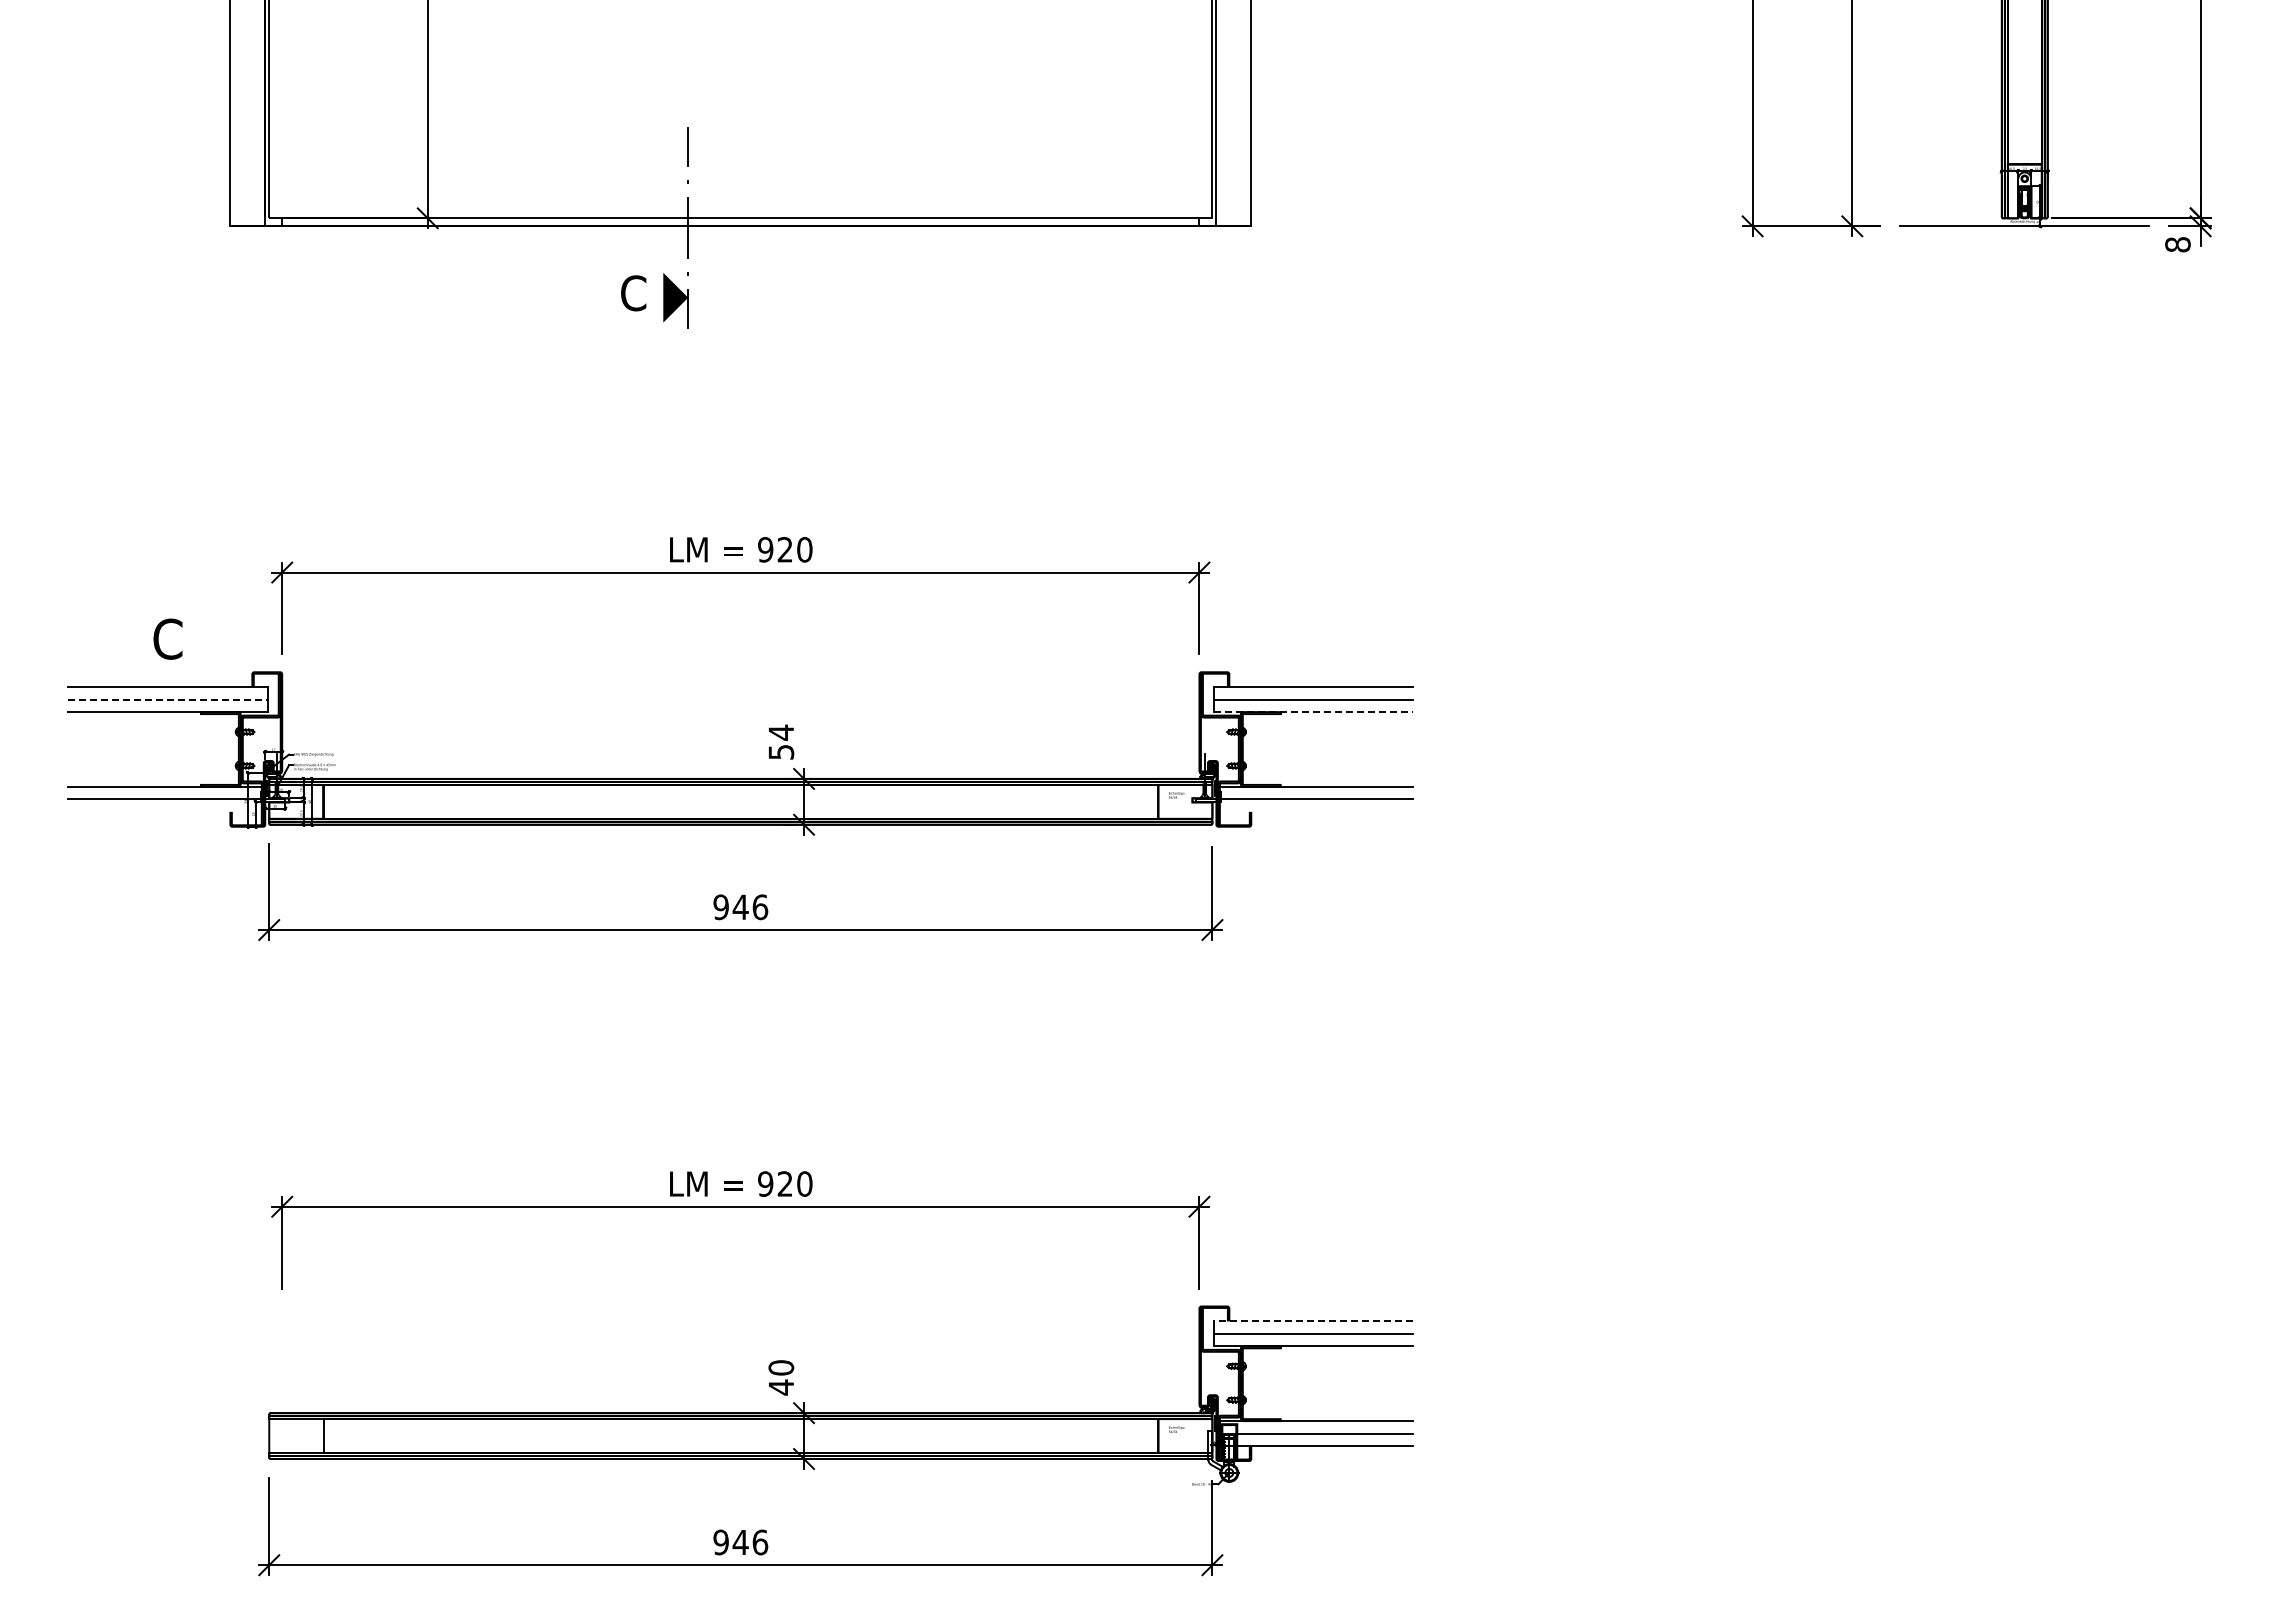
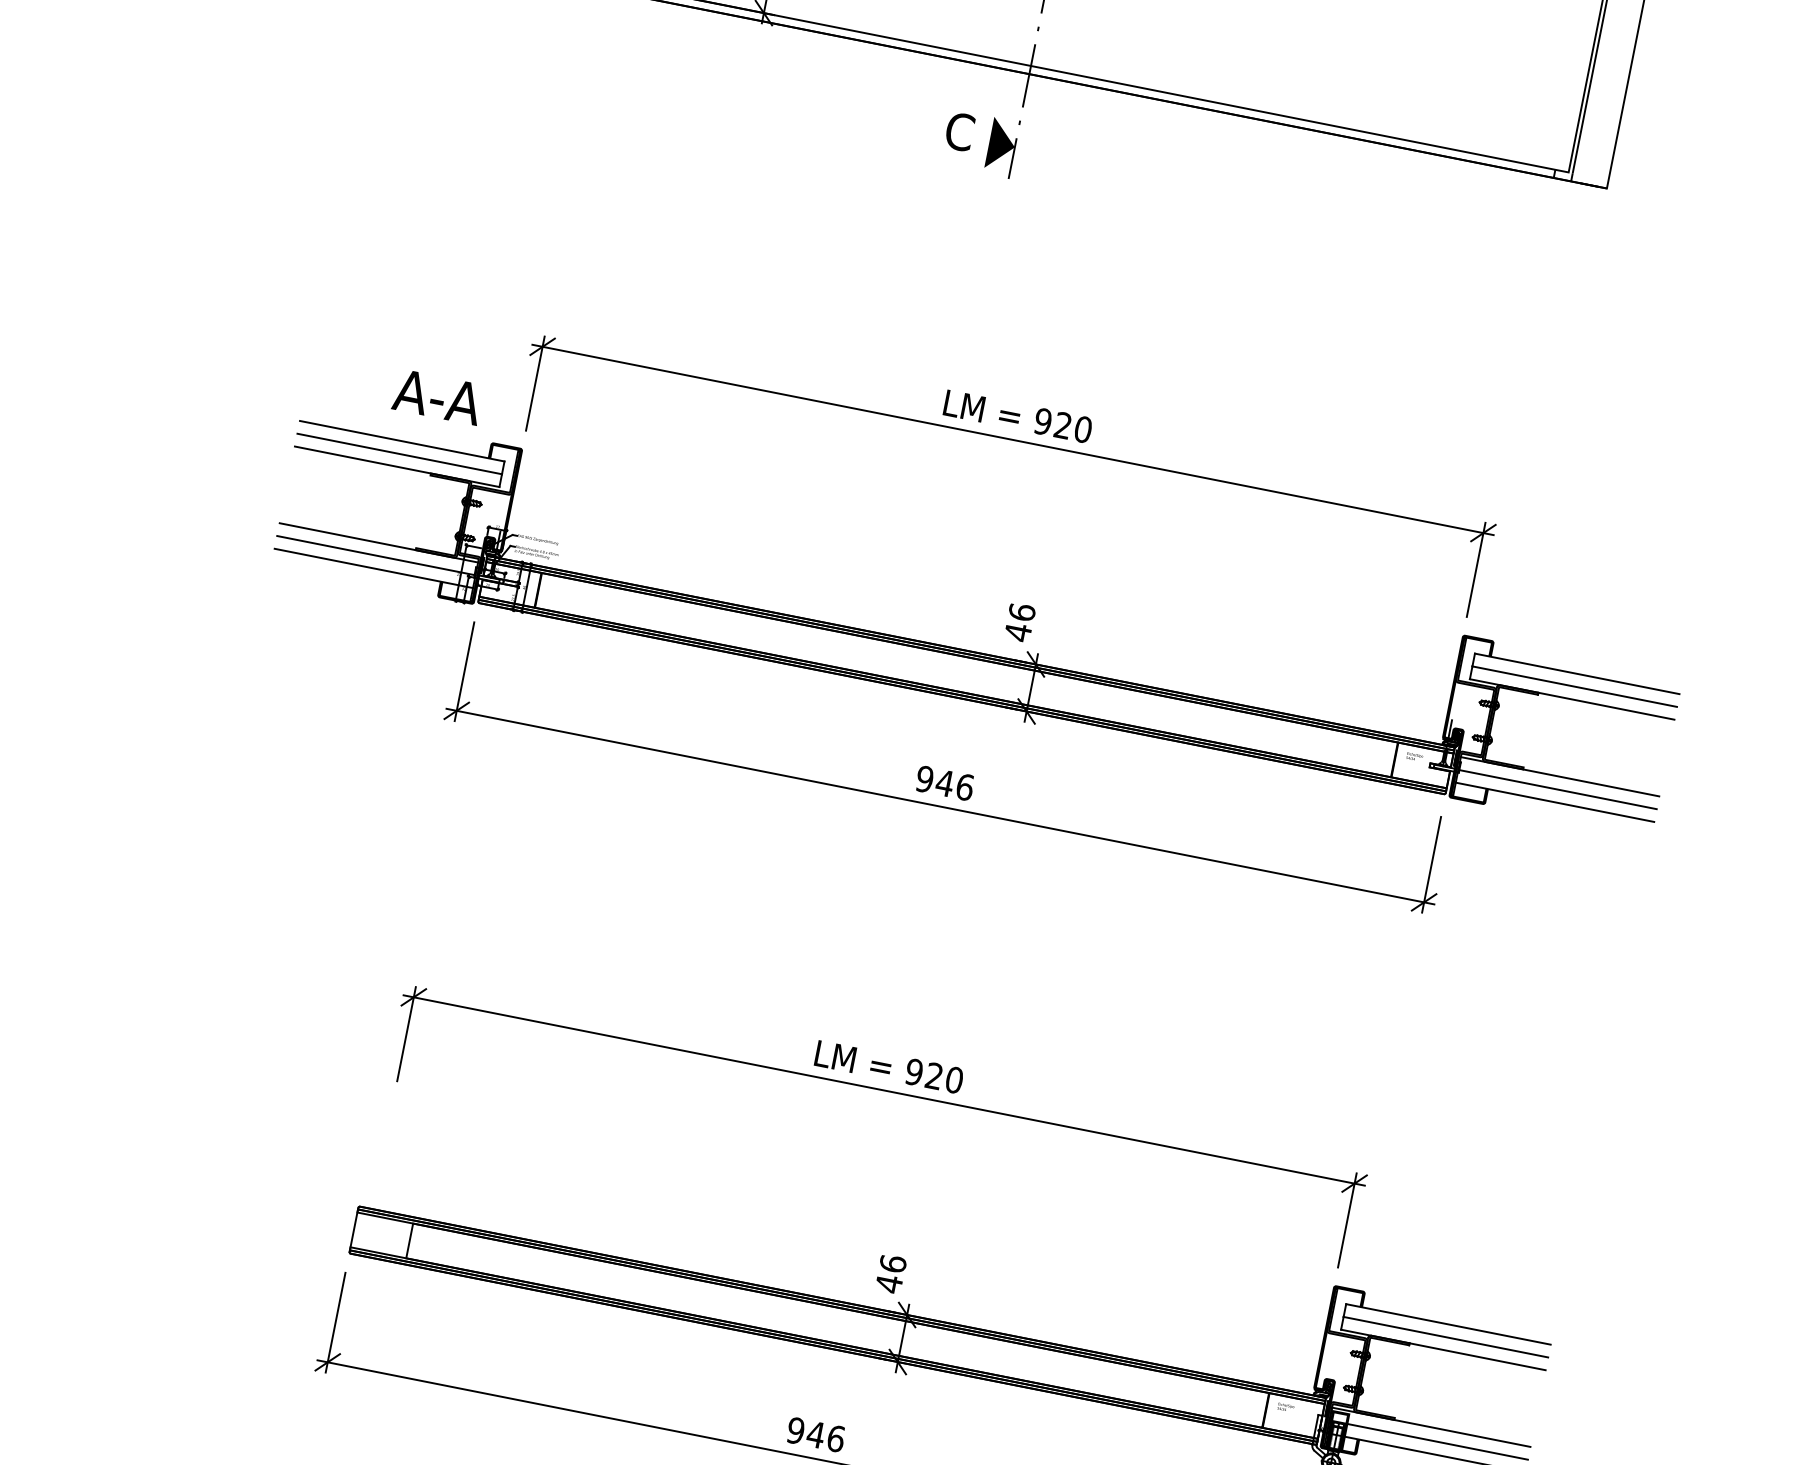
text: (193, 638) -> (438, 396), C -> A-A
line: (168, 699) -> (400, 453), dashed -> solid
line: (1313, 712) -> (1571, 699), dashed -> solid
text: (781, 742) -> (1020, 622), 54 -> 46
line: (164, 811) -> (373, 568), added
line: (1316, 811) -> (1554, 801), added
line: (1313, 1321) -> (1448, 1324), dashed -> solid
text: (780, 1367) -> (892, 1263), 40 -> 46

